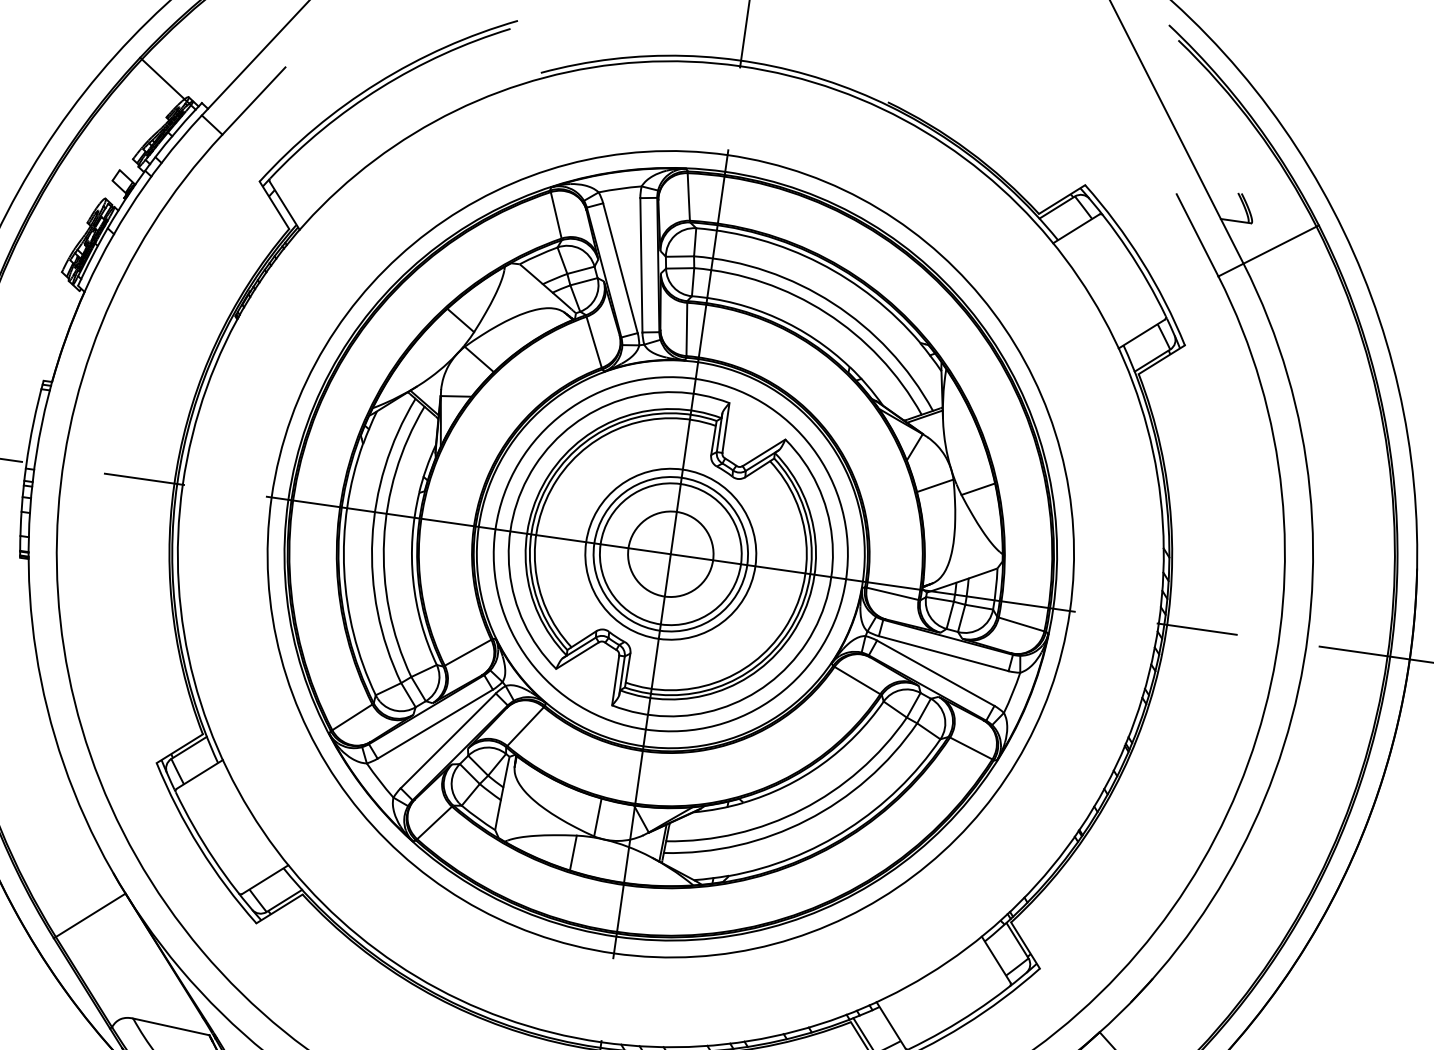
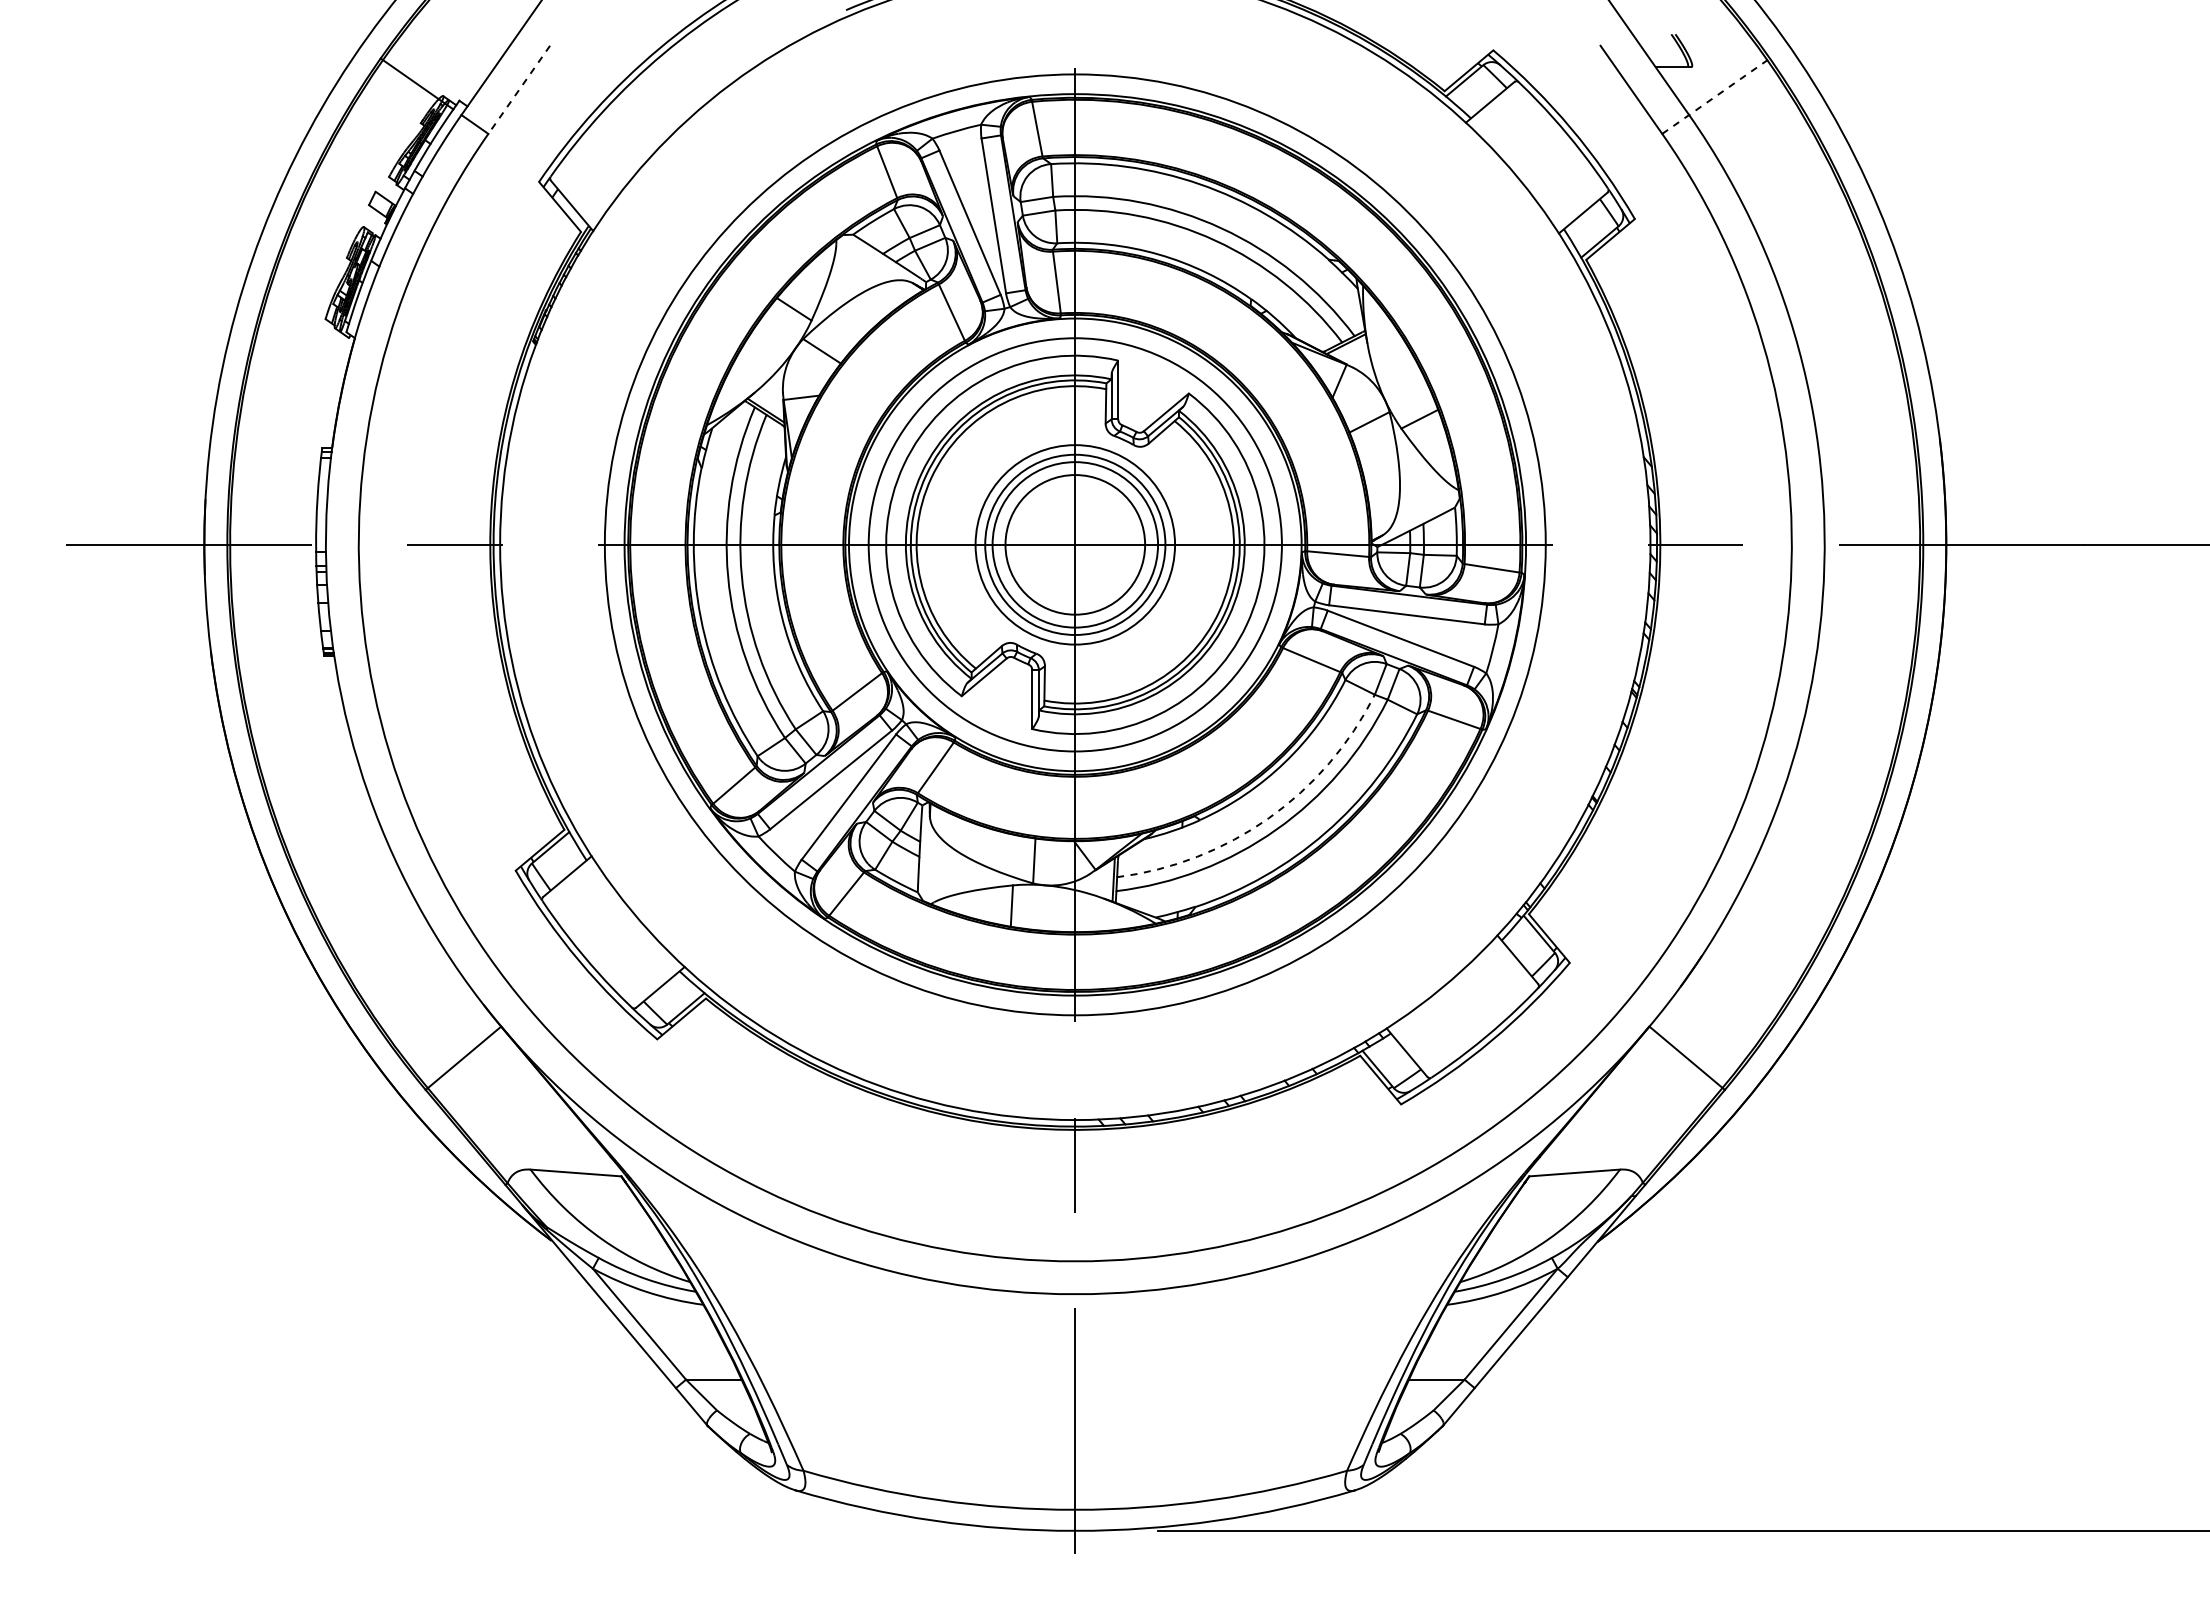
line: (254, 100) -> (519, 89), solid -> dashed
line: (1268, 251) -> (1716, 96), solid -> dashed
circle: (671, 553) -> (1075, 544), size x1.4
arc: (801, 809) -> (1268, 818), solid -> dashed

